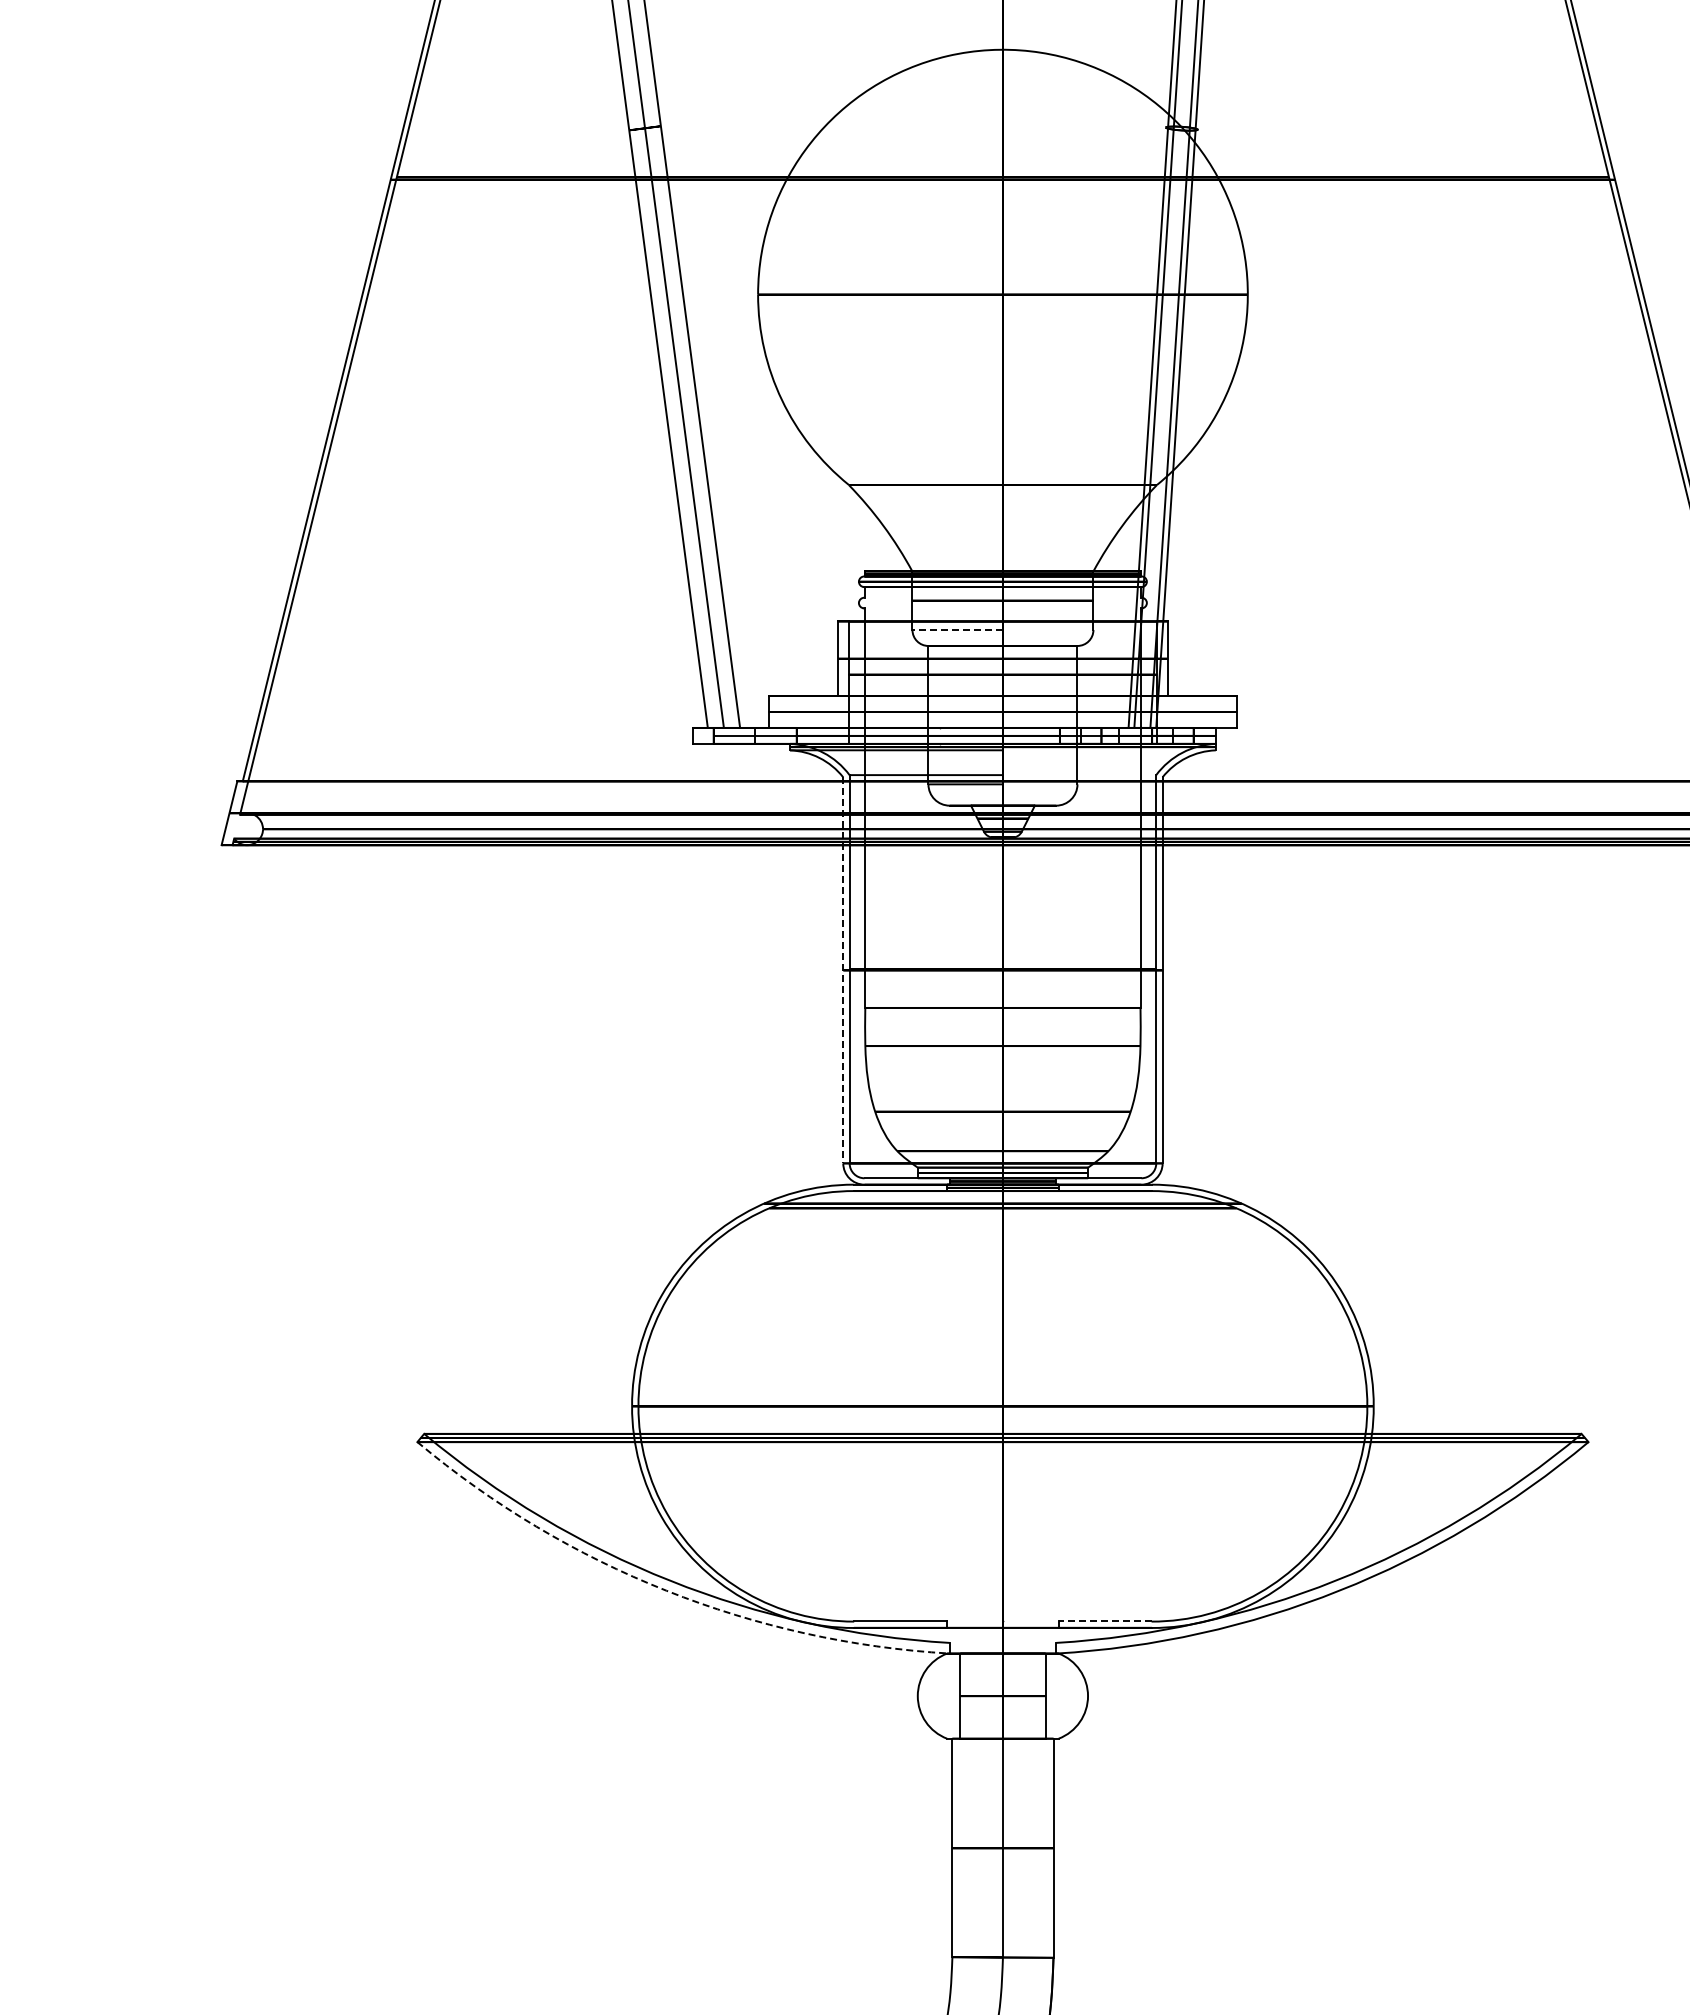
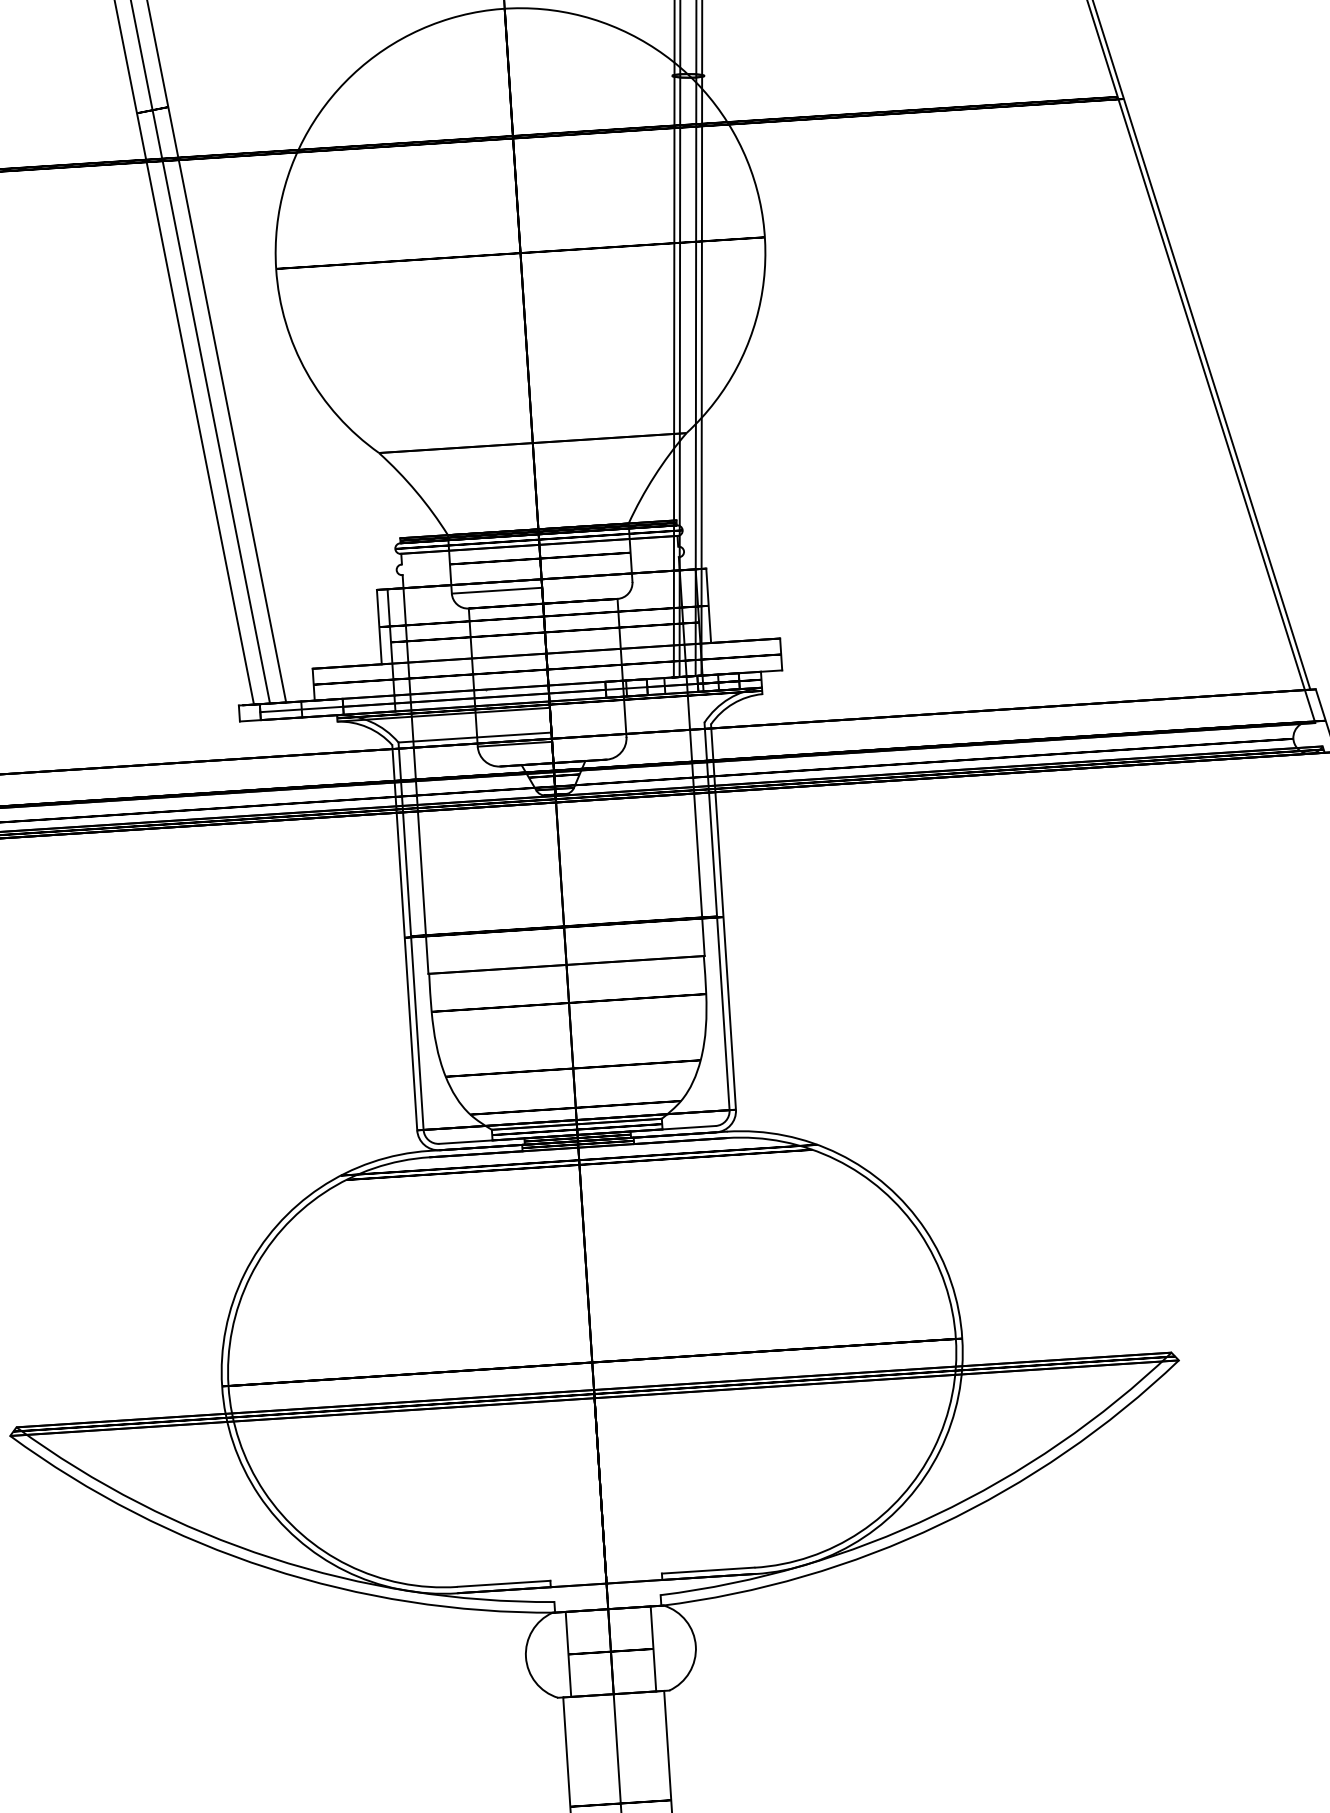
arc: (952, 630) -> (491, 591), dashed -> solid
line: (843, 970) -> (405, 937), dashed -> solid
arc: (666, 1590) -> (268, 1567), dashed -> solid
line: (1104, 1621) -> (707, 1570), dashed -> solid

